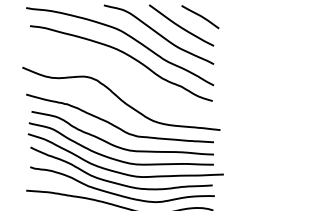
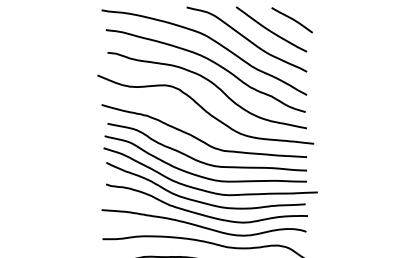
curve: (127, 75) -> (212, 84), added

